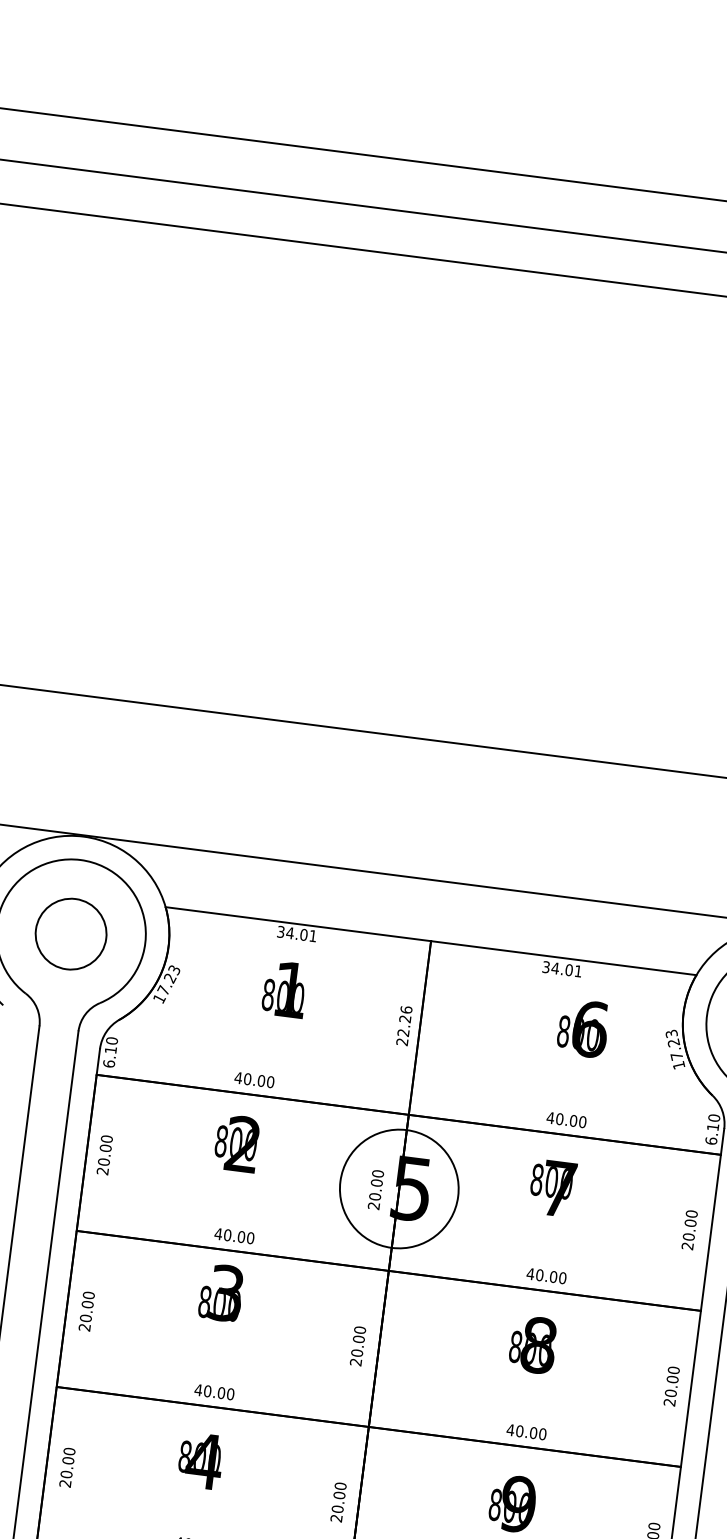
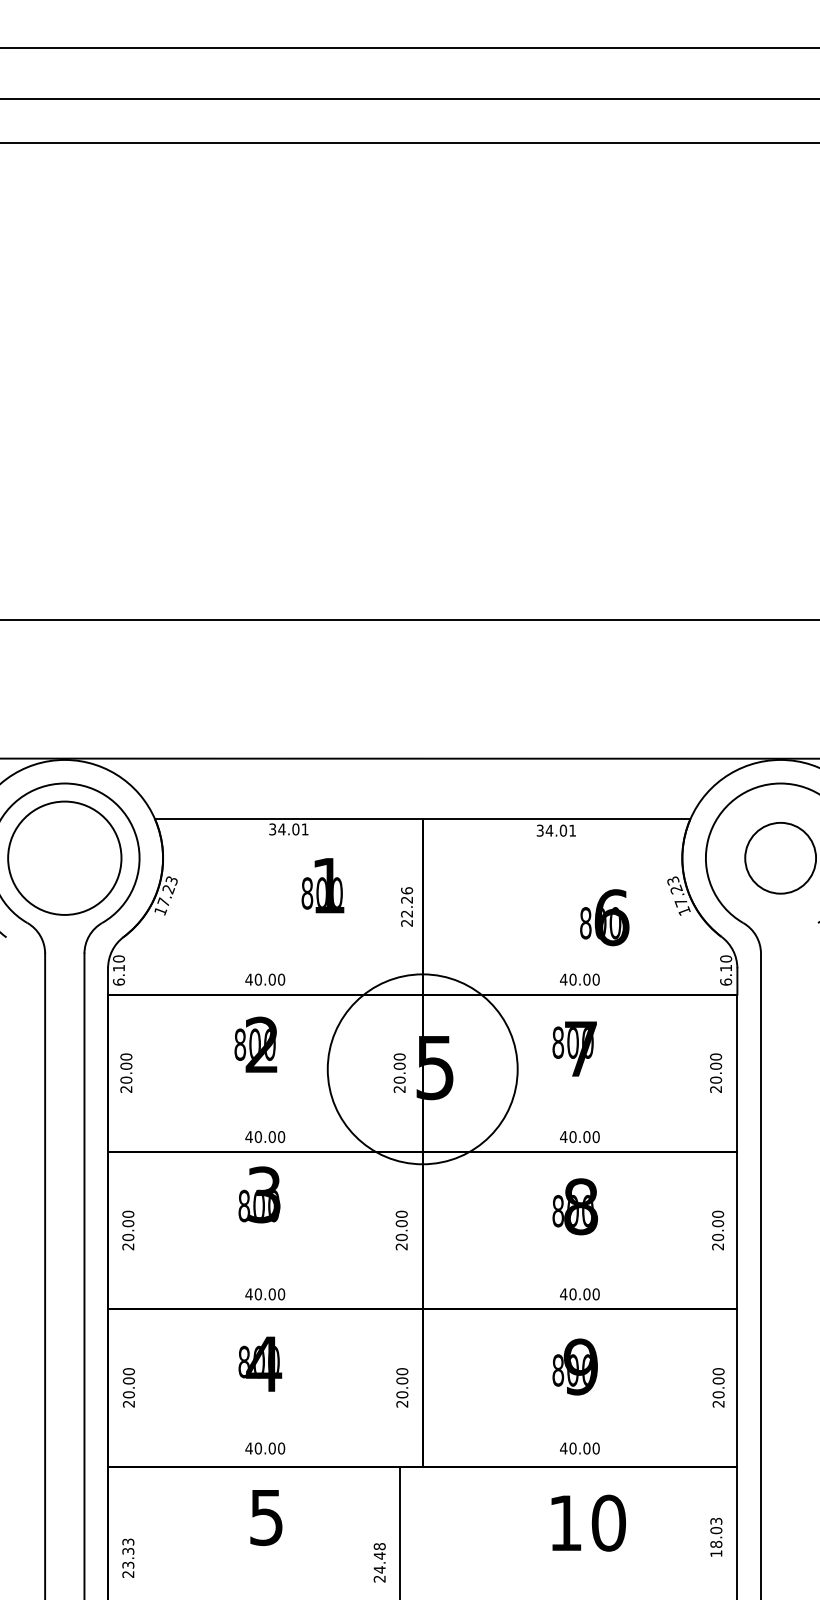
circle: (70, 933) -> (64, 857), size x1.6
text: (284, 988) -> (322, 885), moved
text: (583, 1028) -> (604, 917), moved
circle: (399, 1188) -> (422, 1068), size x1.6

